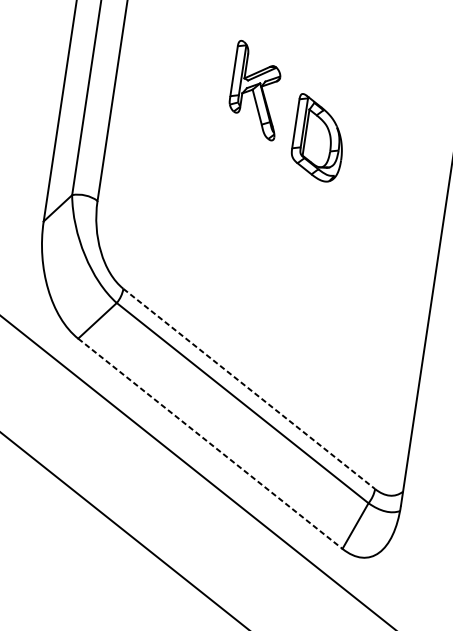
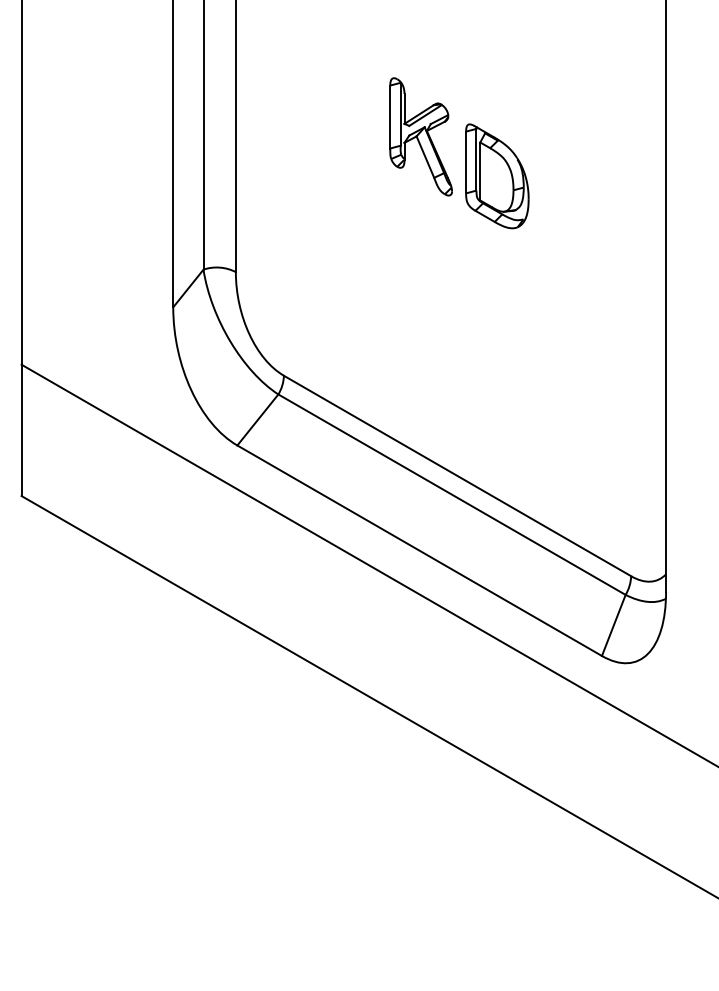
part: (255, 90) -> (420, 136), moved
part: (319, 138) -> (497, 176), moved
line: (249, 389) -> (458, 476), dashed -> solid
line: (211, 443) -> (420, 550), dashed -> solid

